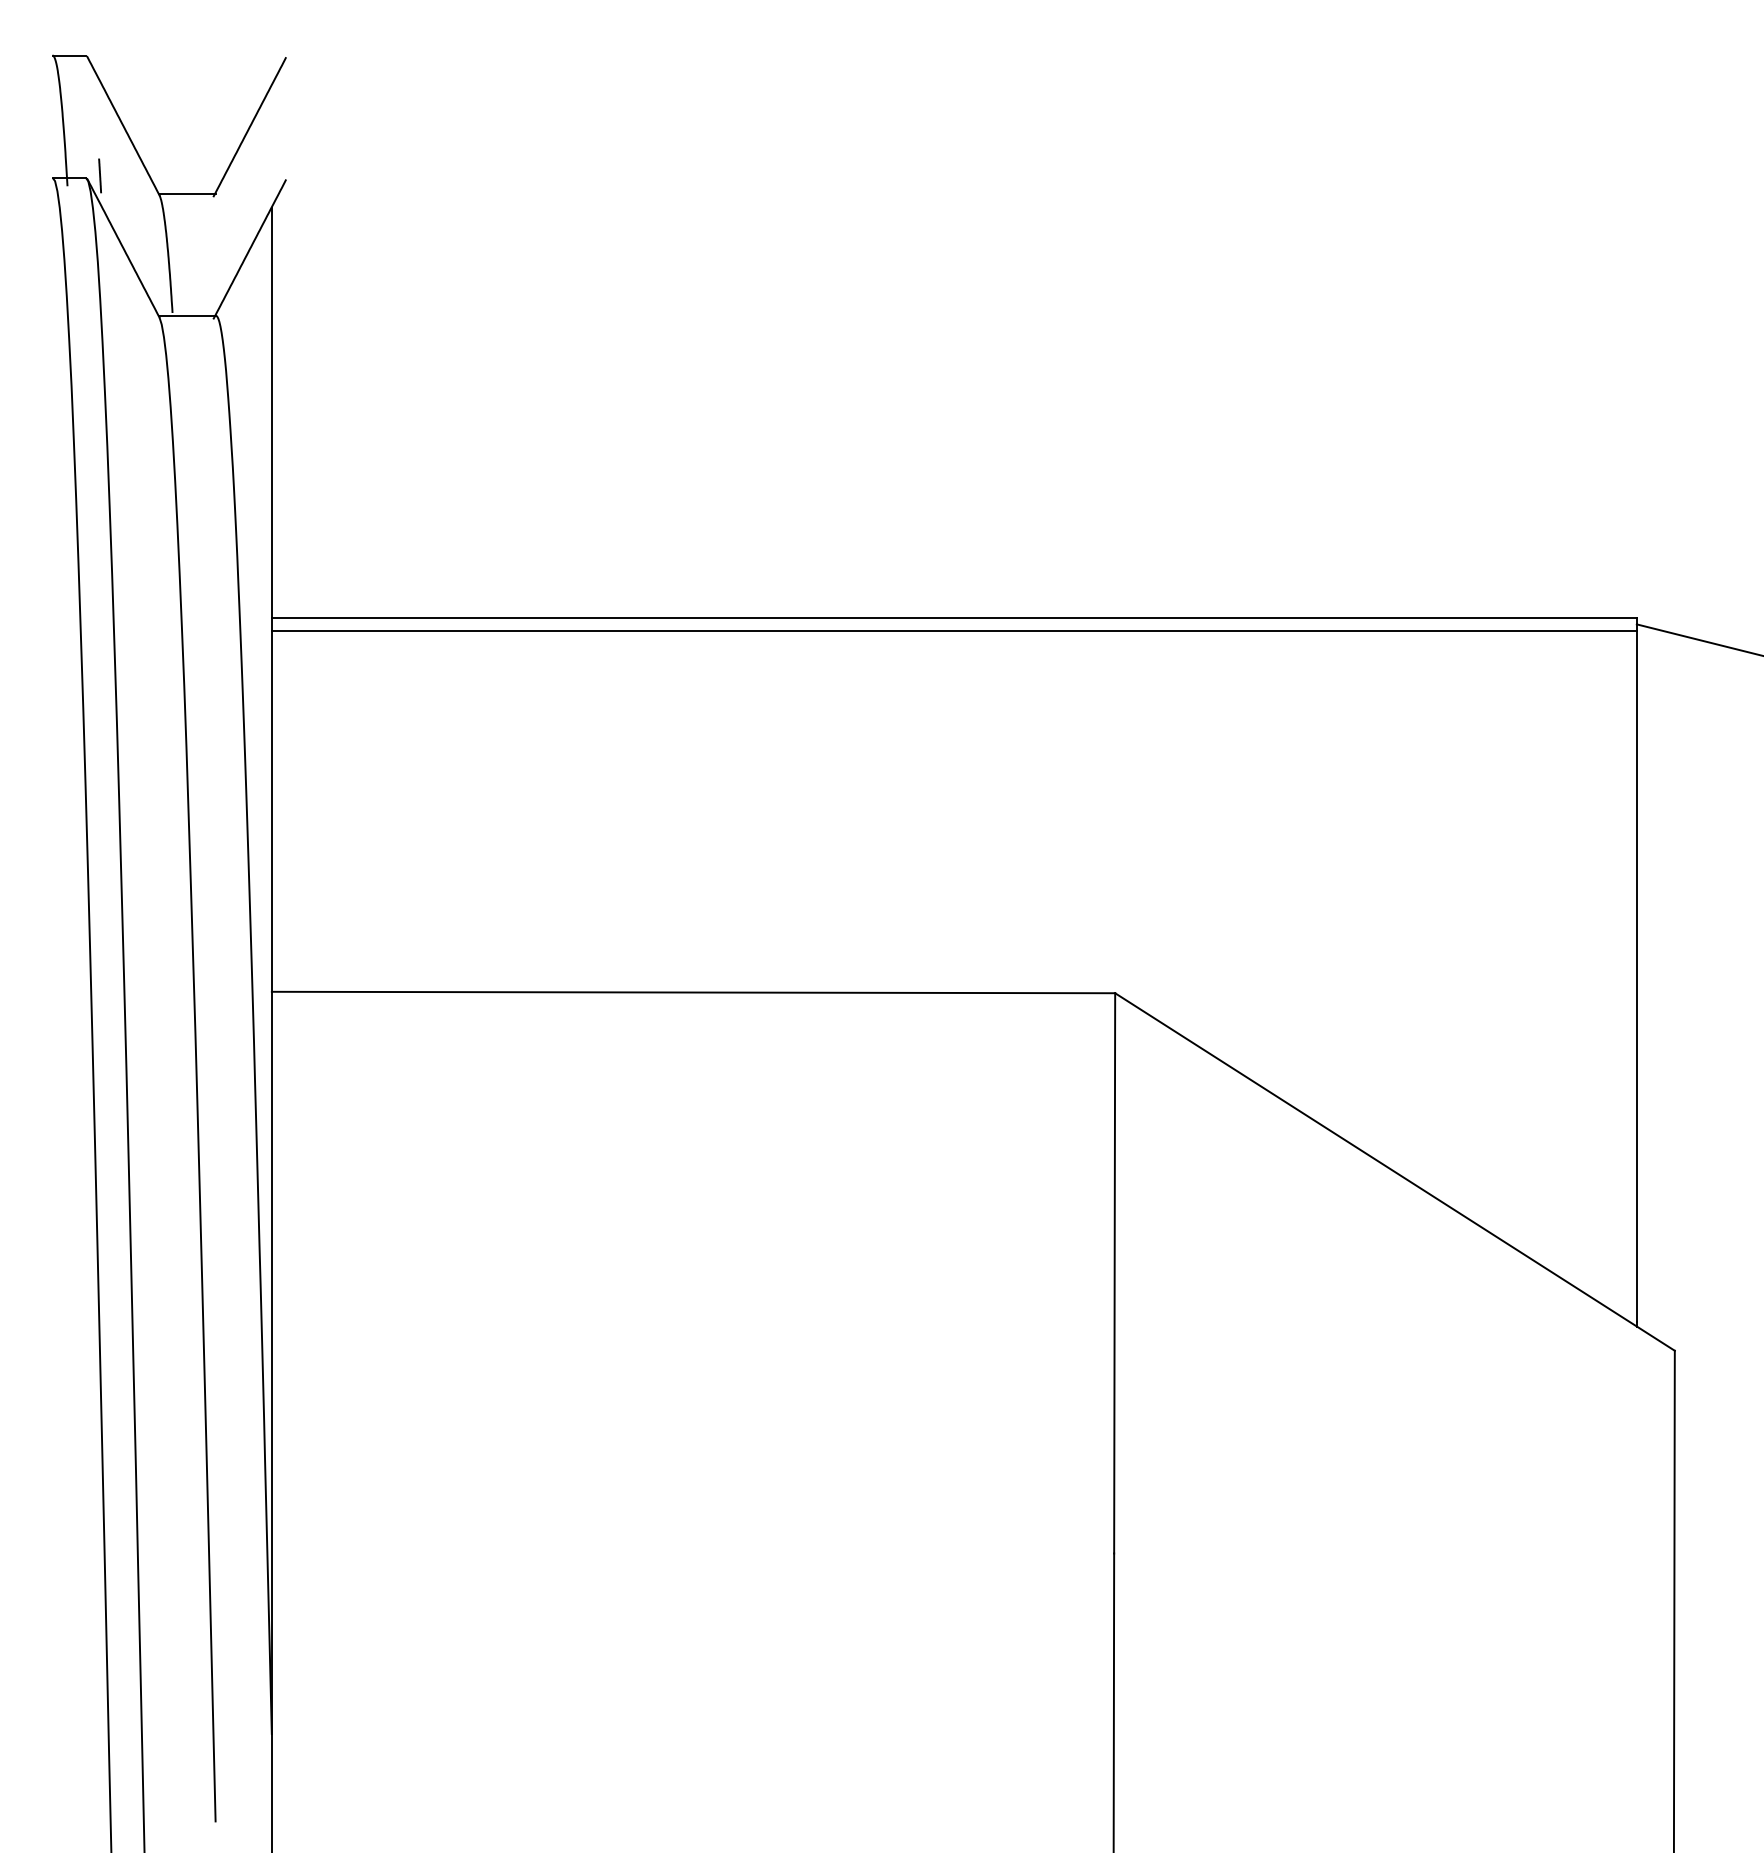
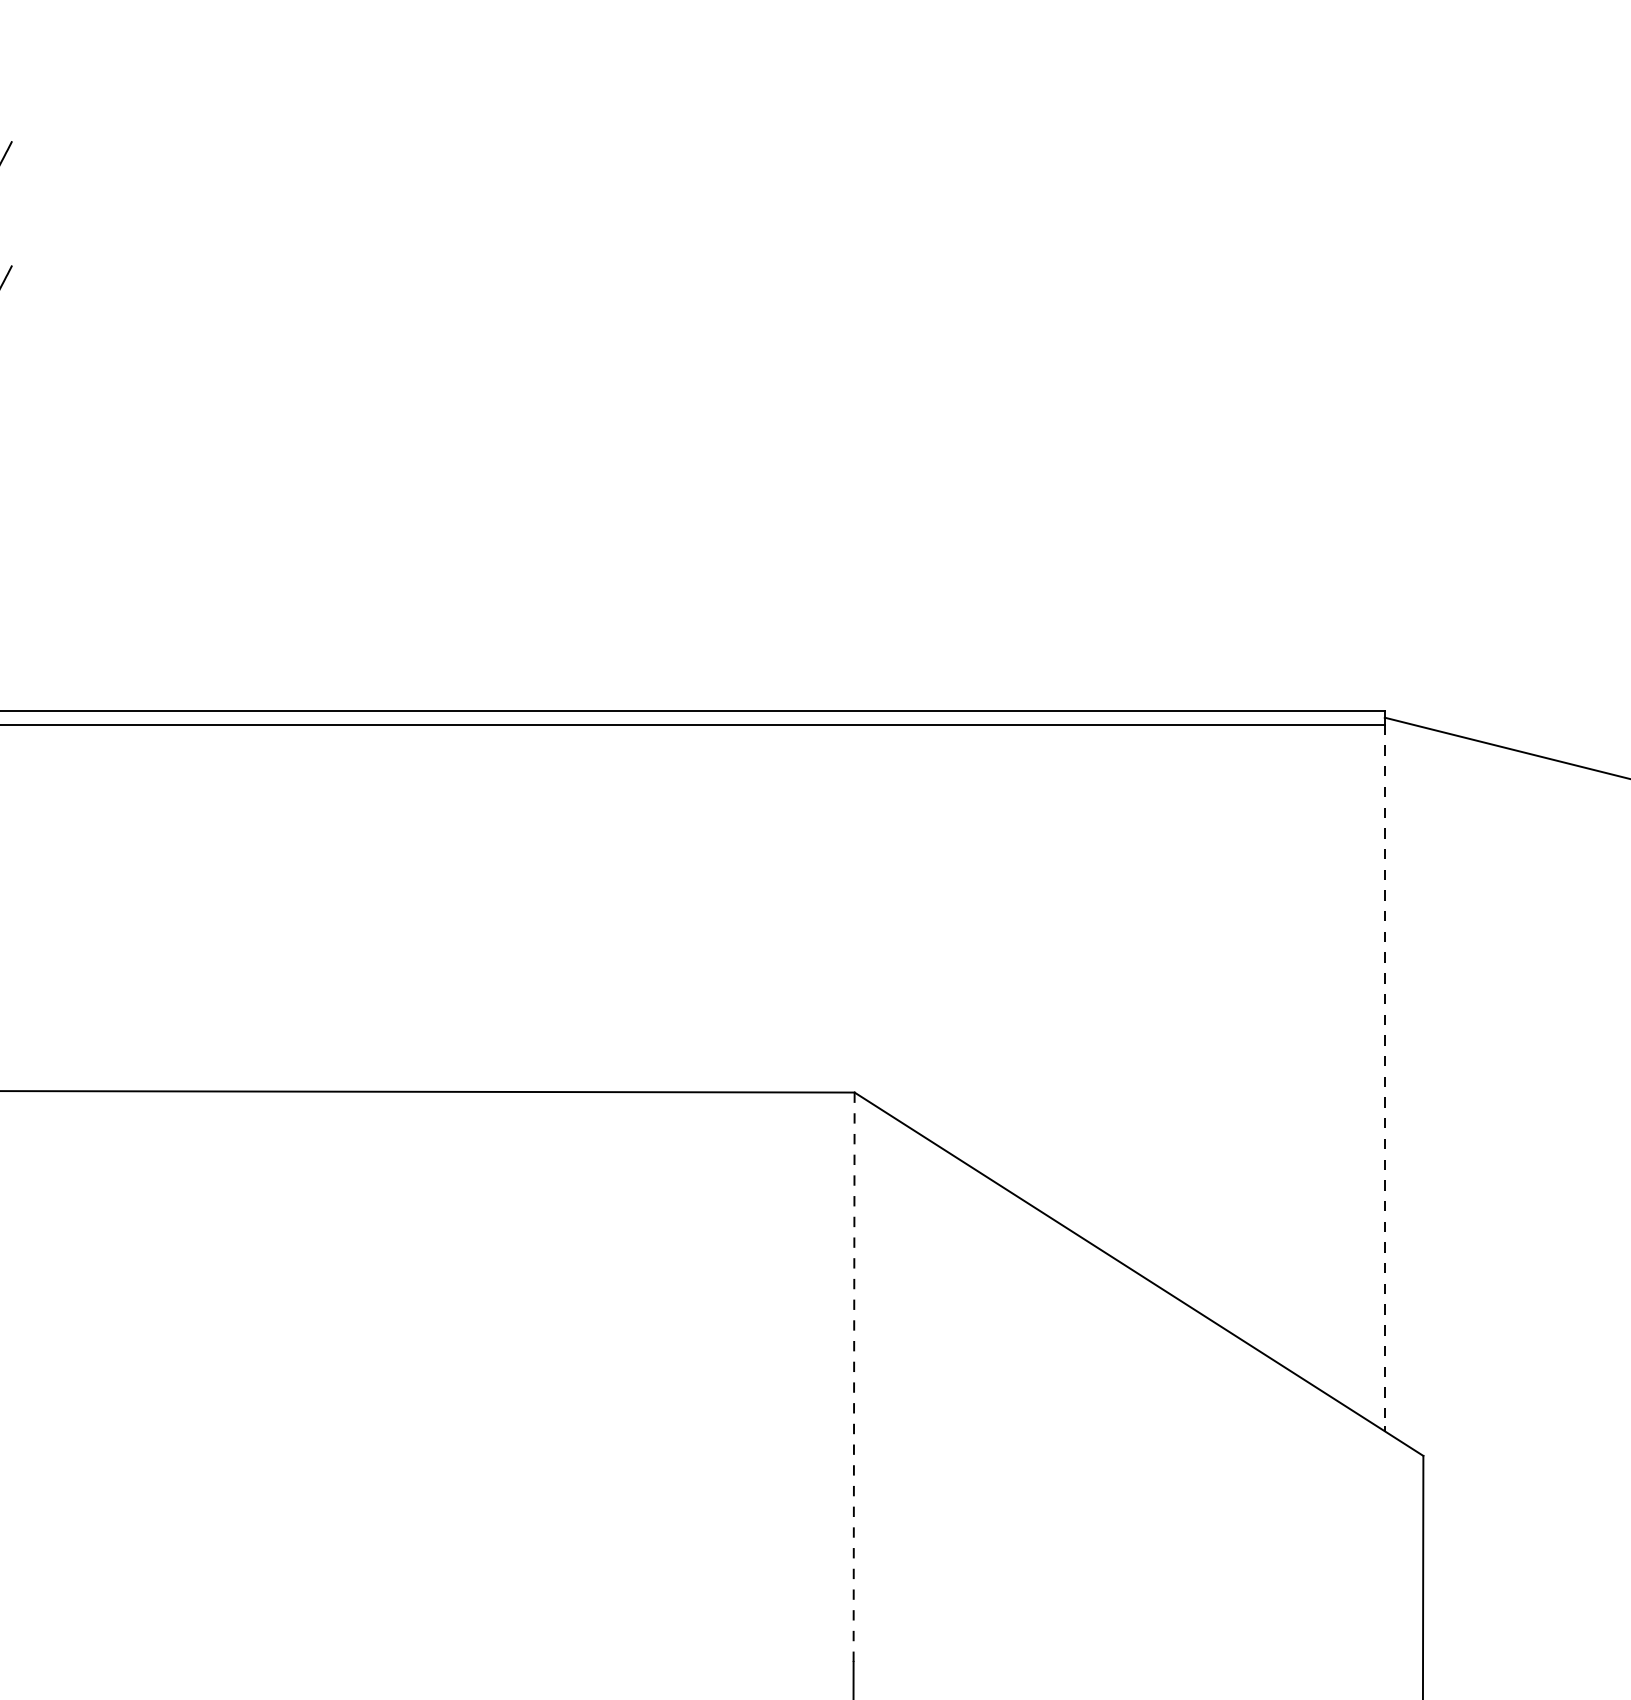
line: (1636, 976) -> (1384, 1075), solid -> dashed
line: (1114, 1273) -> (853, 1377), solid -> dashed

